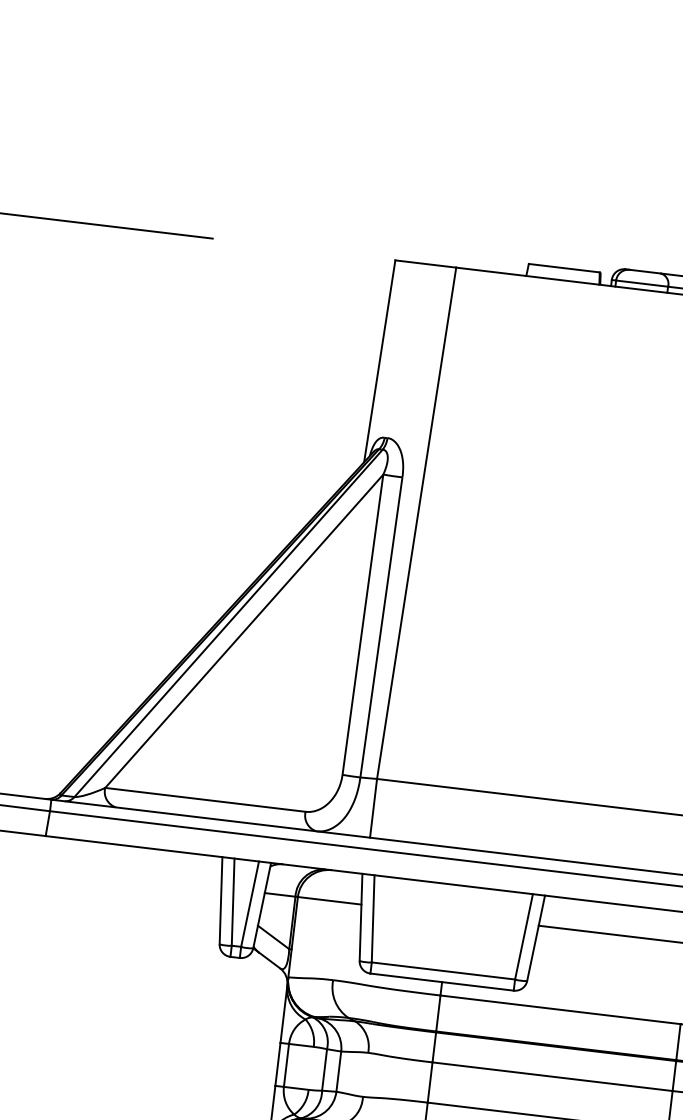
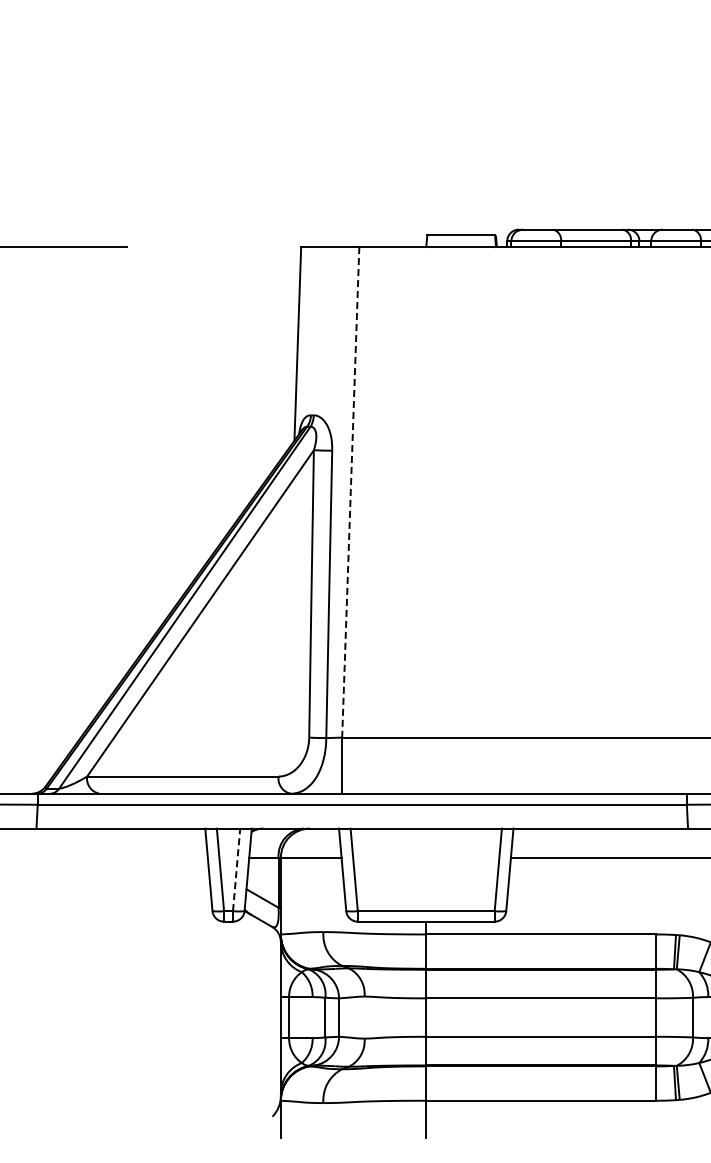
line: (416, 523) -> (350, 492), solid -> dashed
line: (249, 903) -> (236, 869), solid -> dashed

